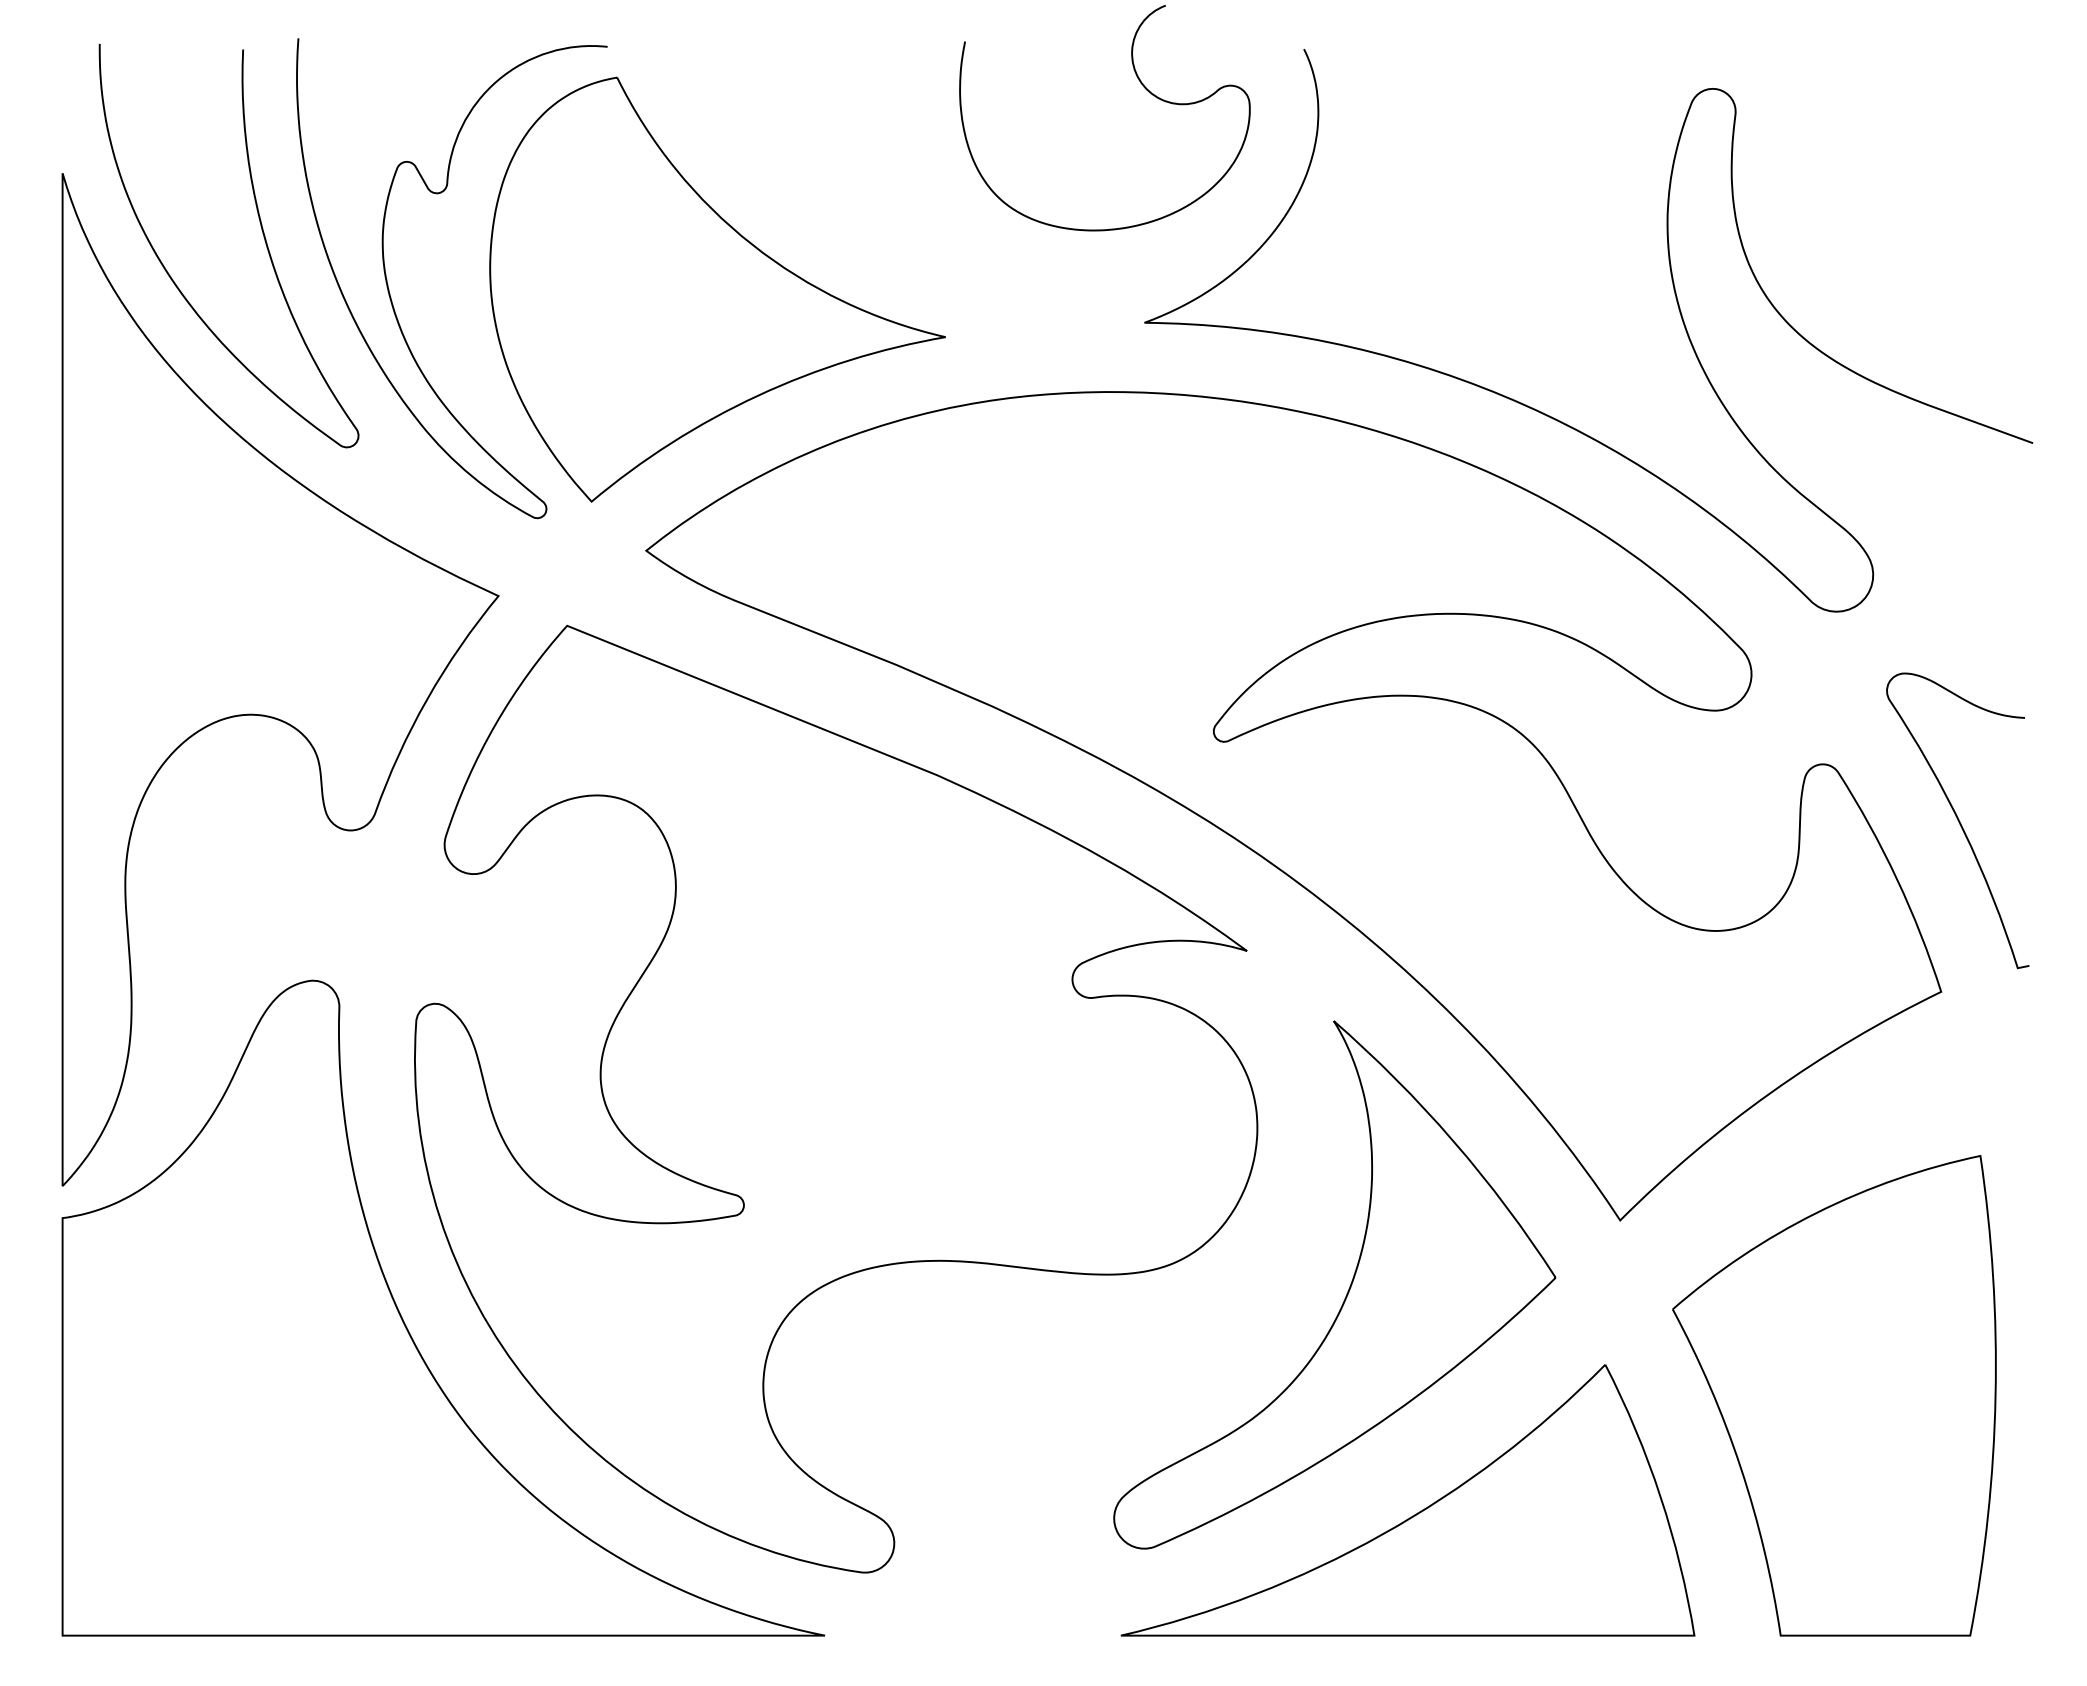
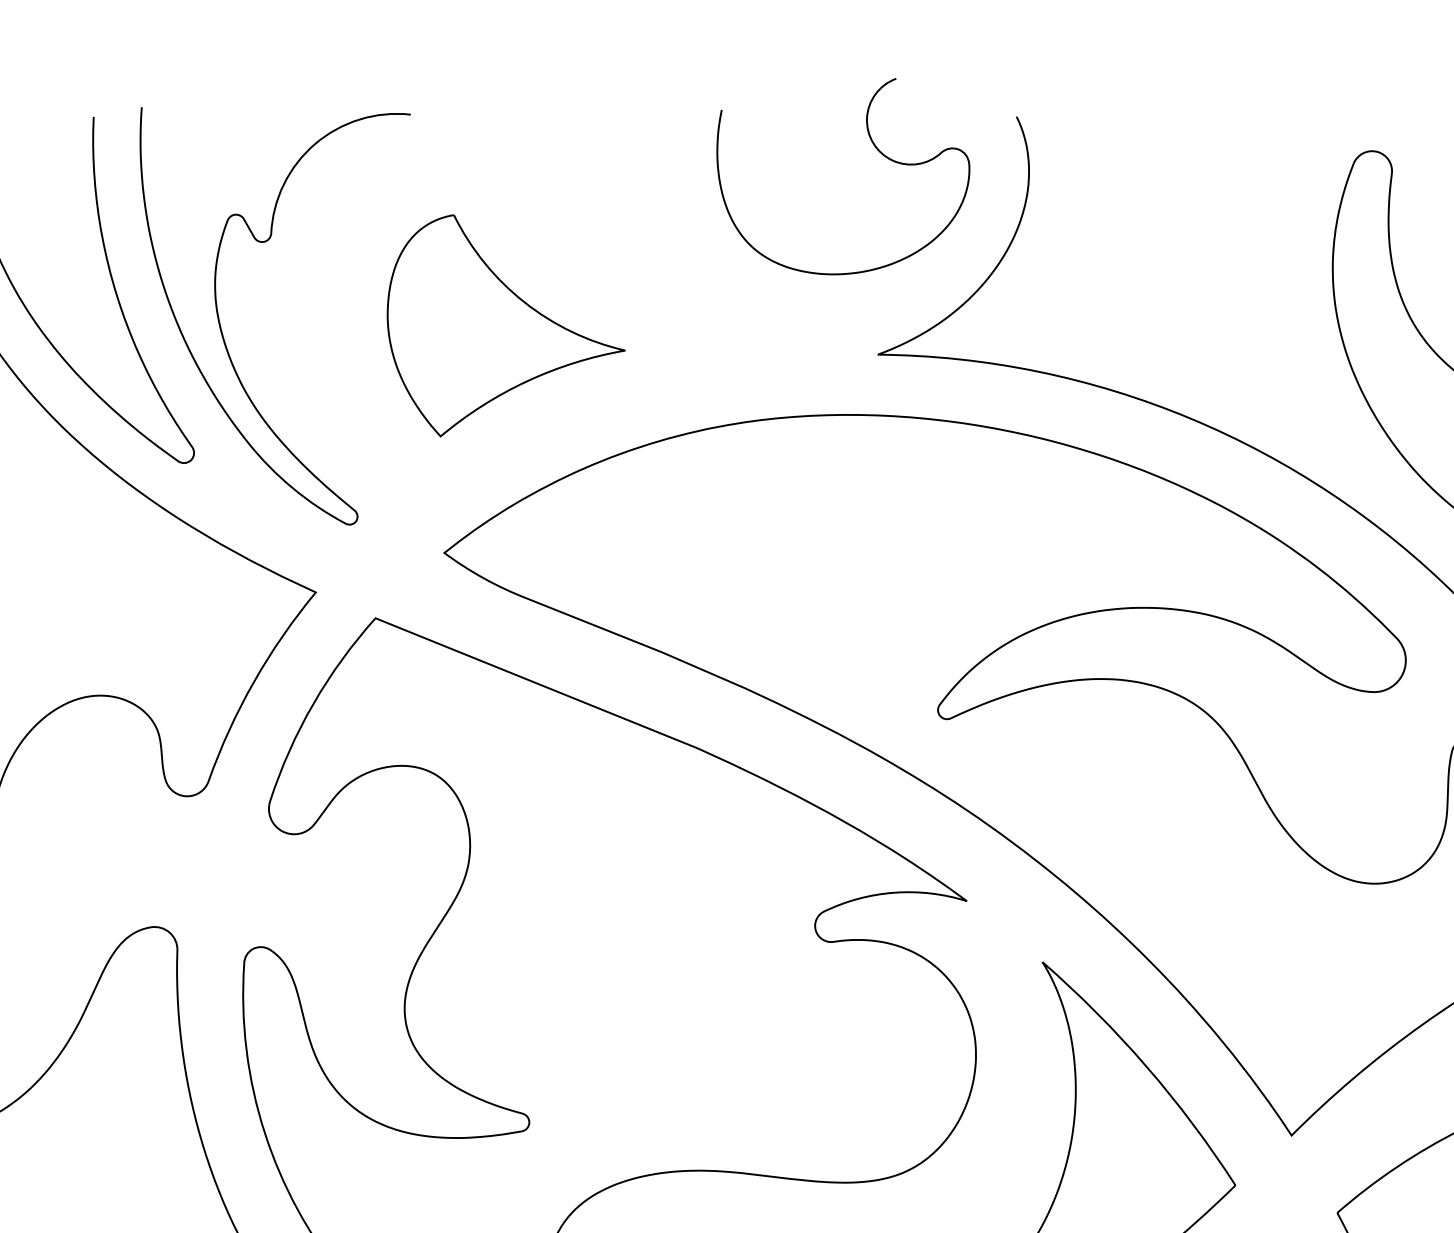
part: (717, 289) -> (506, 325), size x0.6

